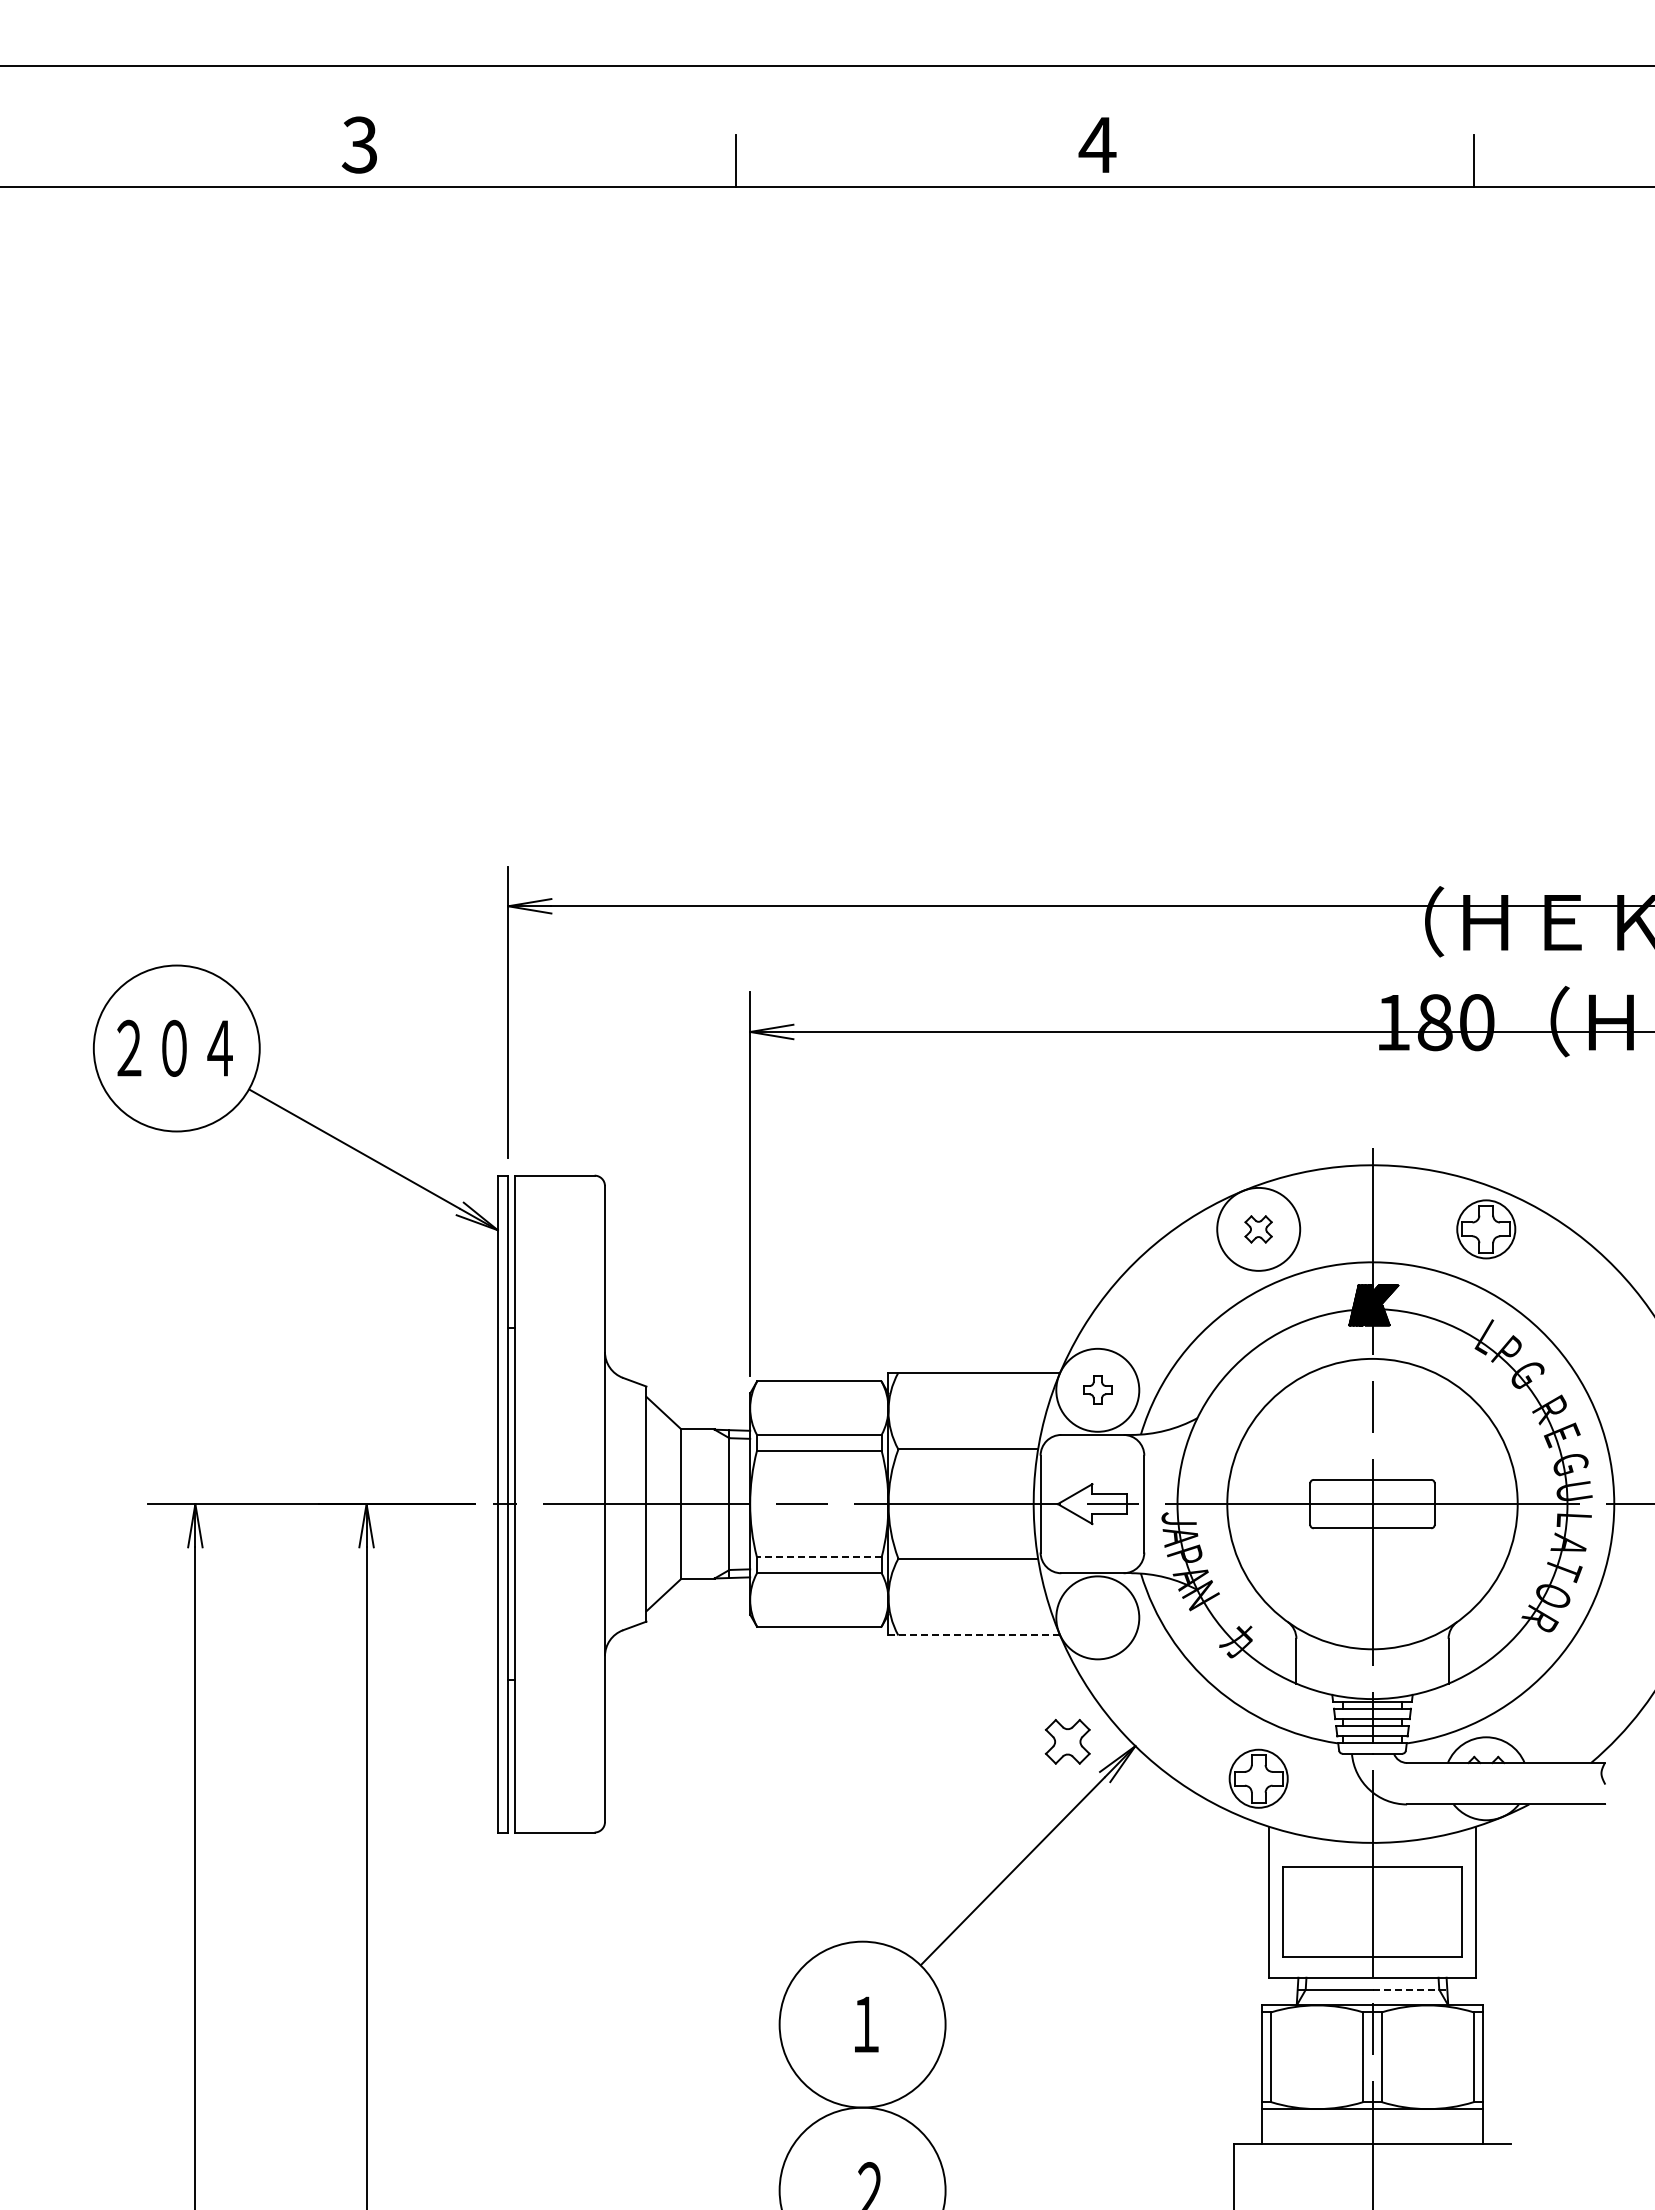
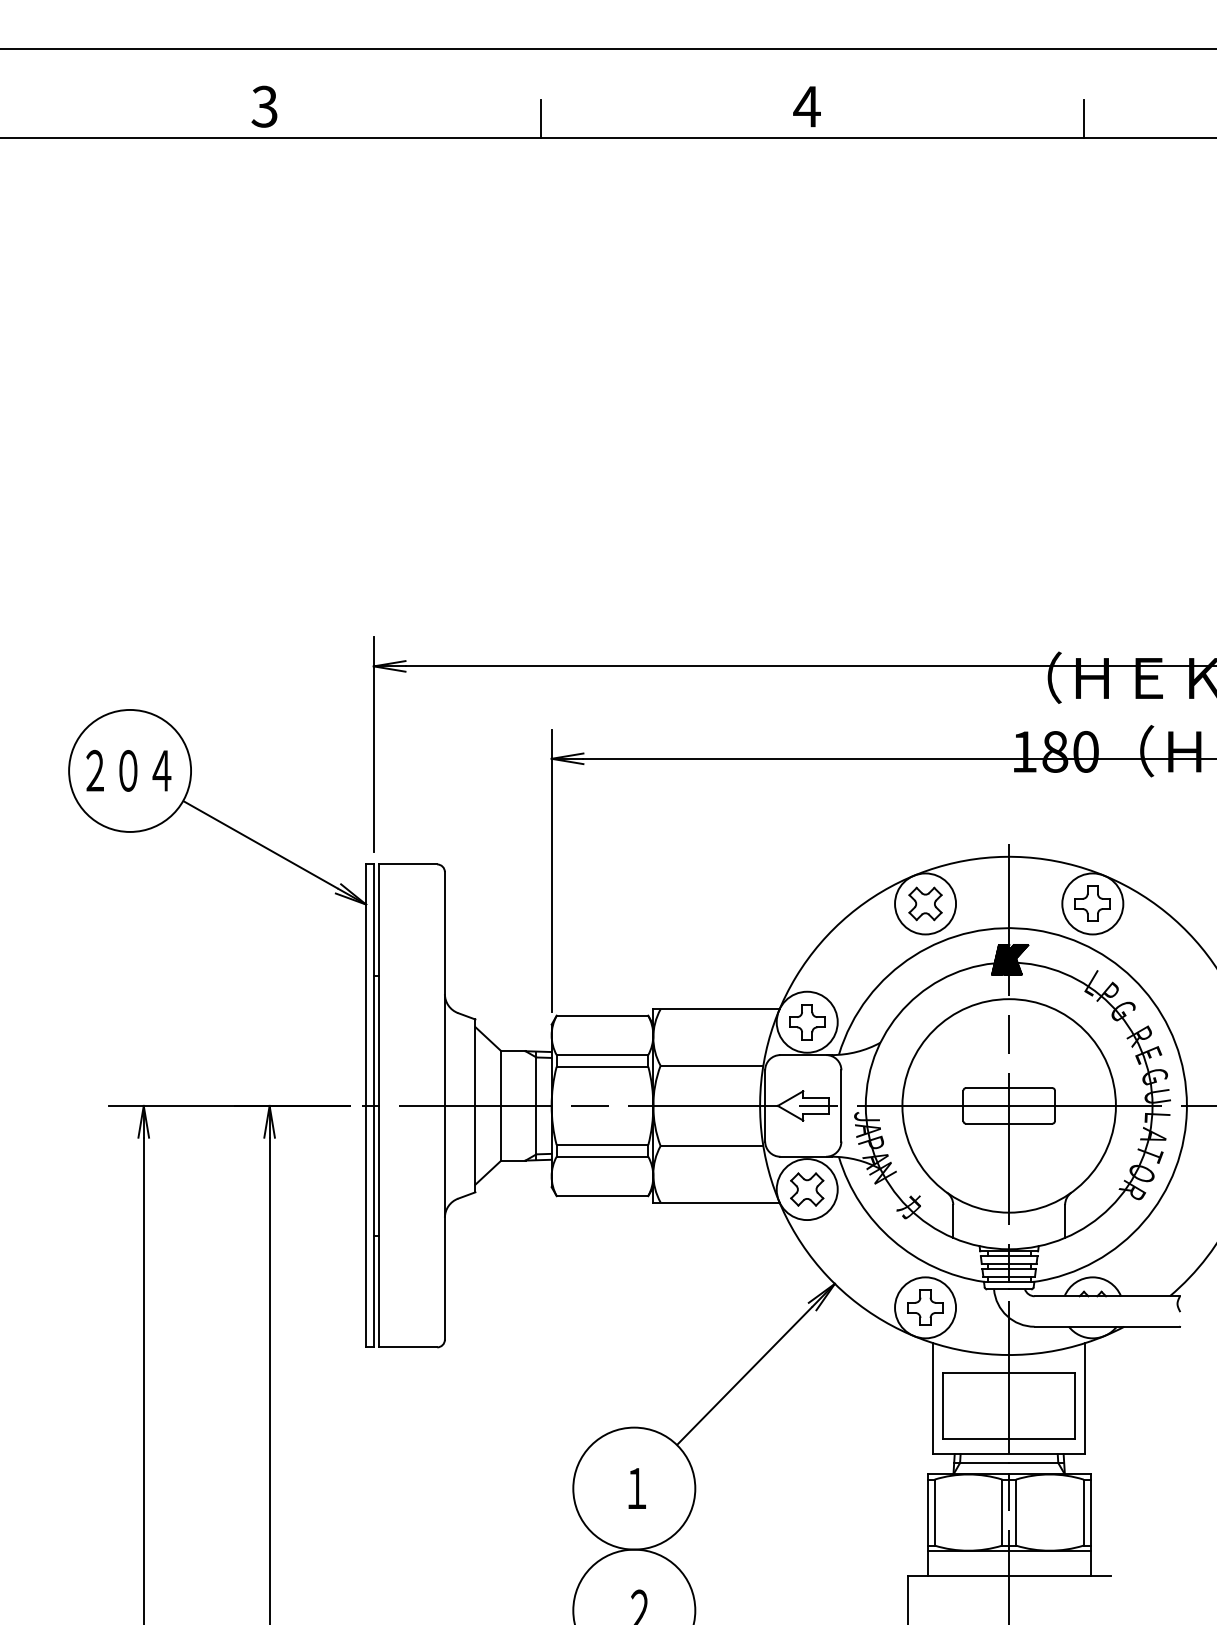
circle: (1485, 1228) -> (1092, 903), size x1.43
part: (1258, 1229) -> (925, 904), size x1.67
part: (1097, 1389) -> (807, 1021), size x1.67
line: (818, 1557) -> (601, 1145), dashed -> solid
line: (974, 1635) -> (716, 1202), dashed -> solid
part: (1067, 1741) -> (807, 1189), moved
circle: (1258, 1778) -> (925, 1307), size x1.43
line: (1410, 1989) -> (1037, 1462), dashed -> solid

